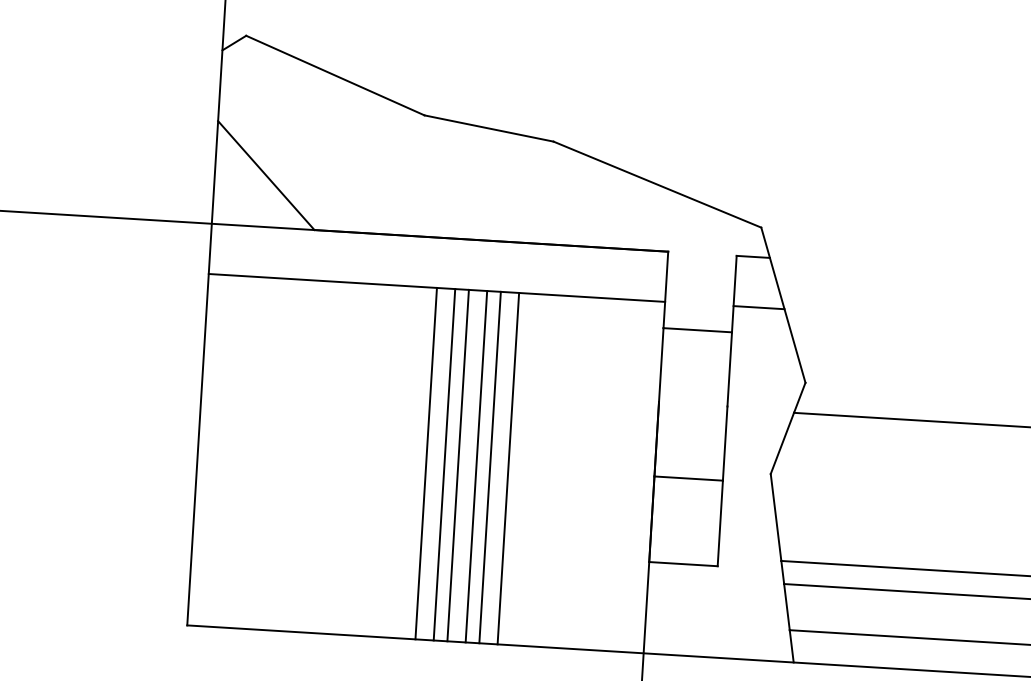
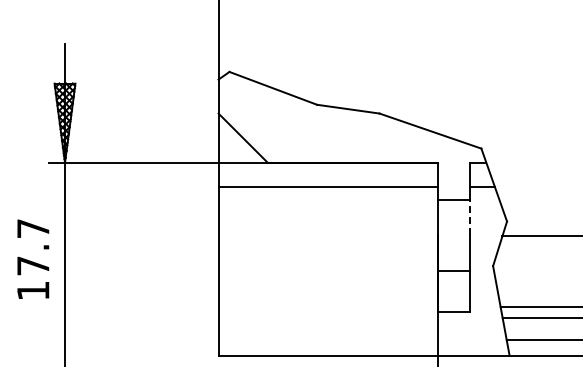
line: (729, 369) -> (470, 217), solid -> dashed
line: (427, 462) -> (328, 270), removed
line: (443, 463) -> (336, 270), removed
line: (458, 464) -> (343, 270), removed
line: (477, 465) -> (352, 270), removed
line: (489, 465) -> (358, 270), removed
line: (508, 467) -> (367, 270), removed

